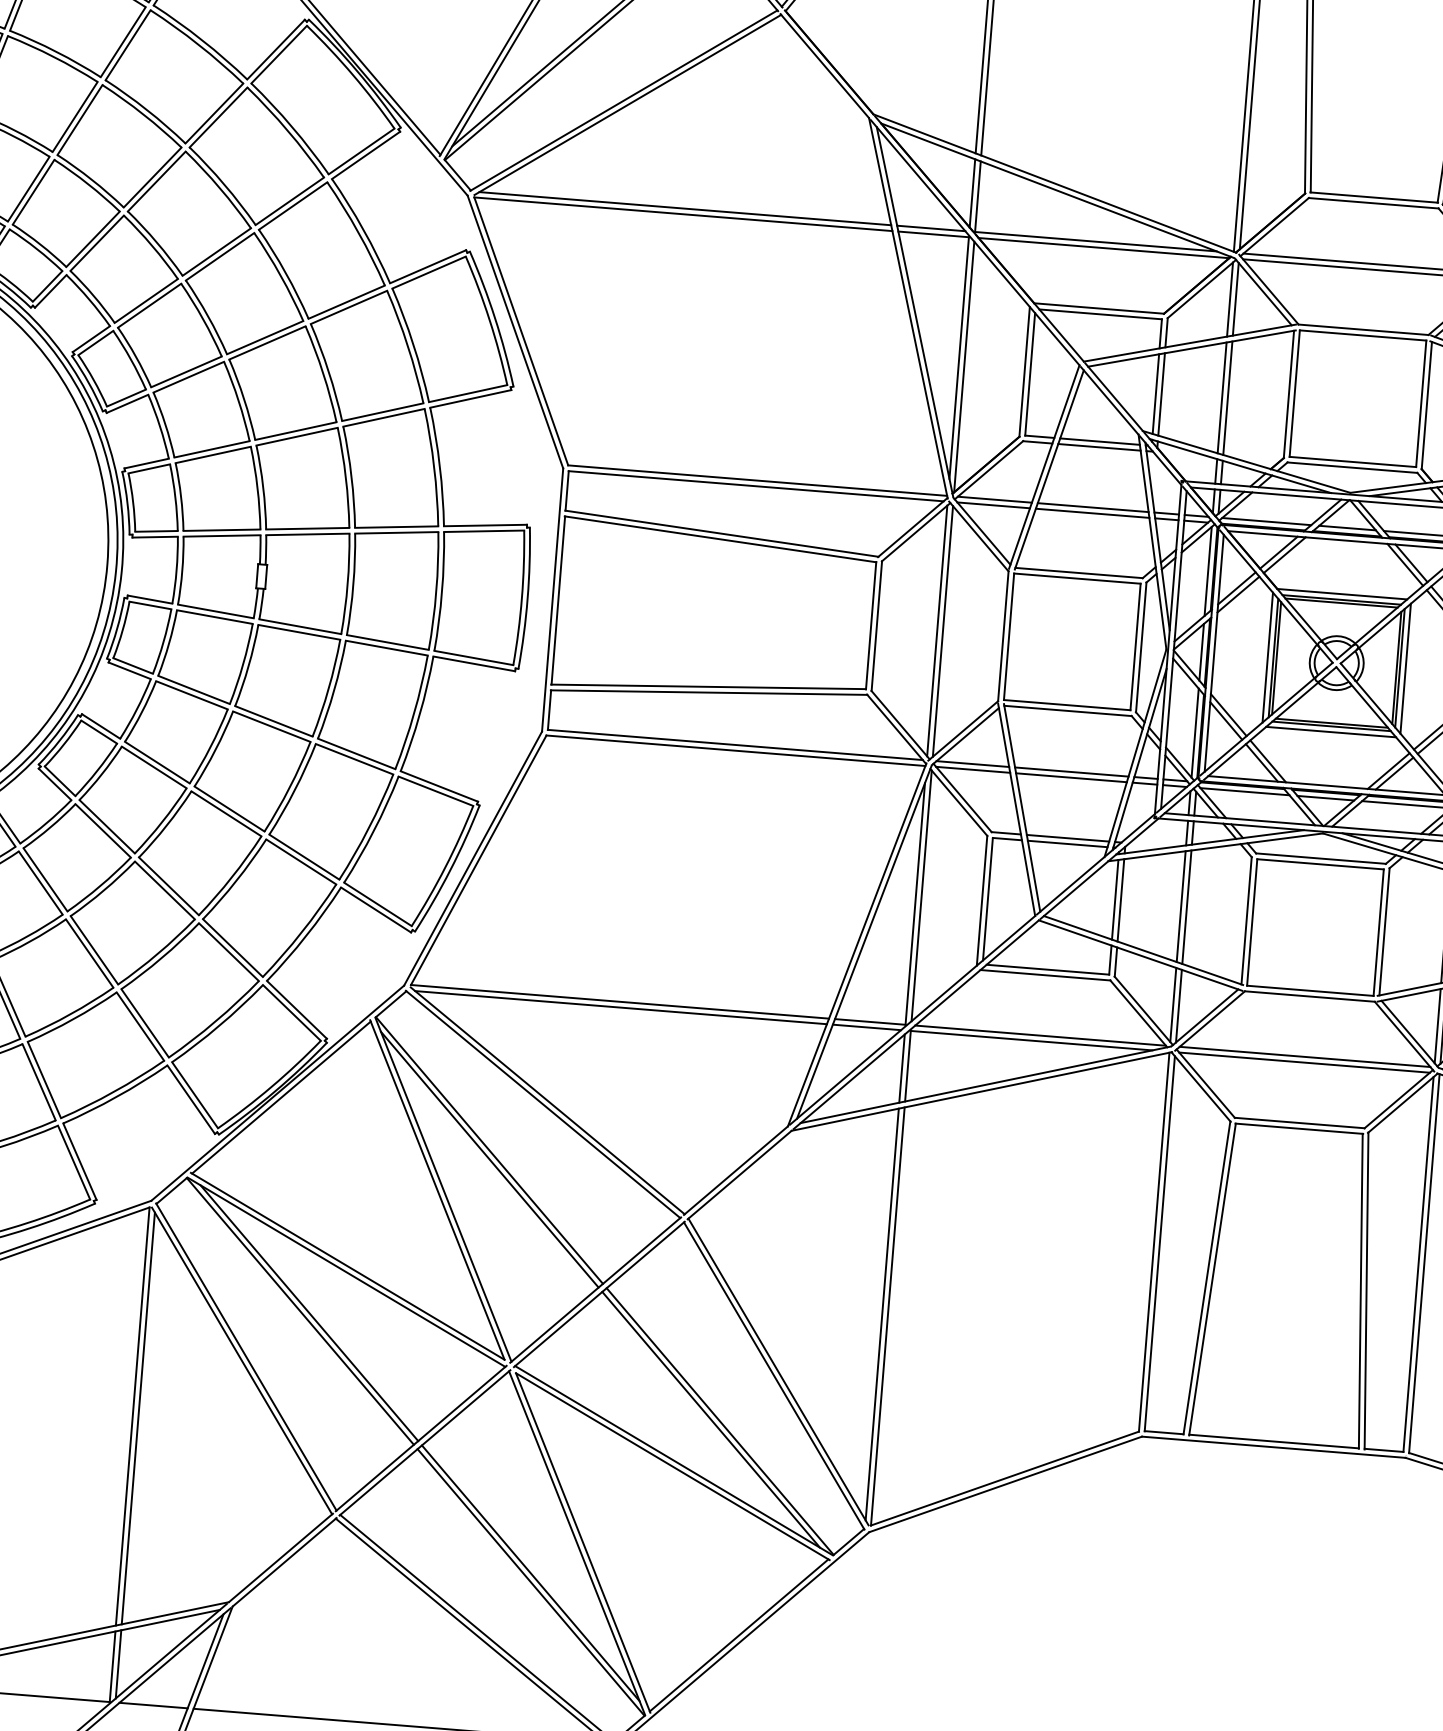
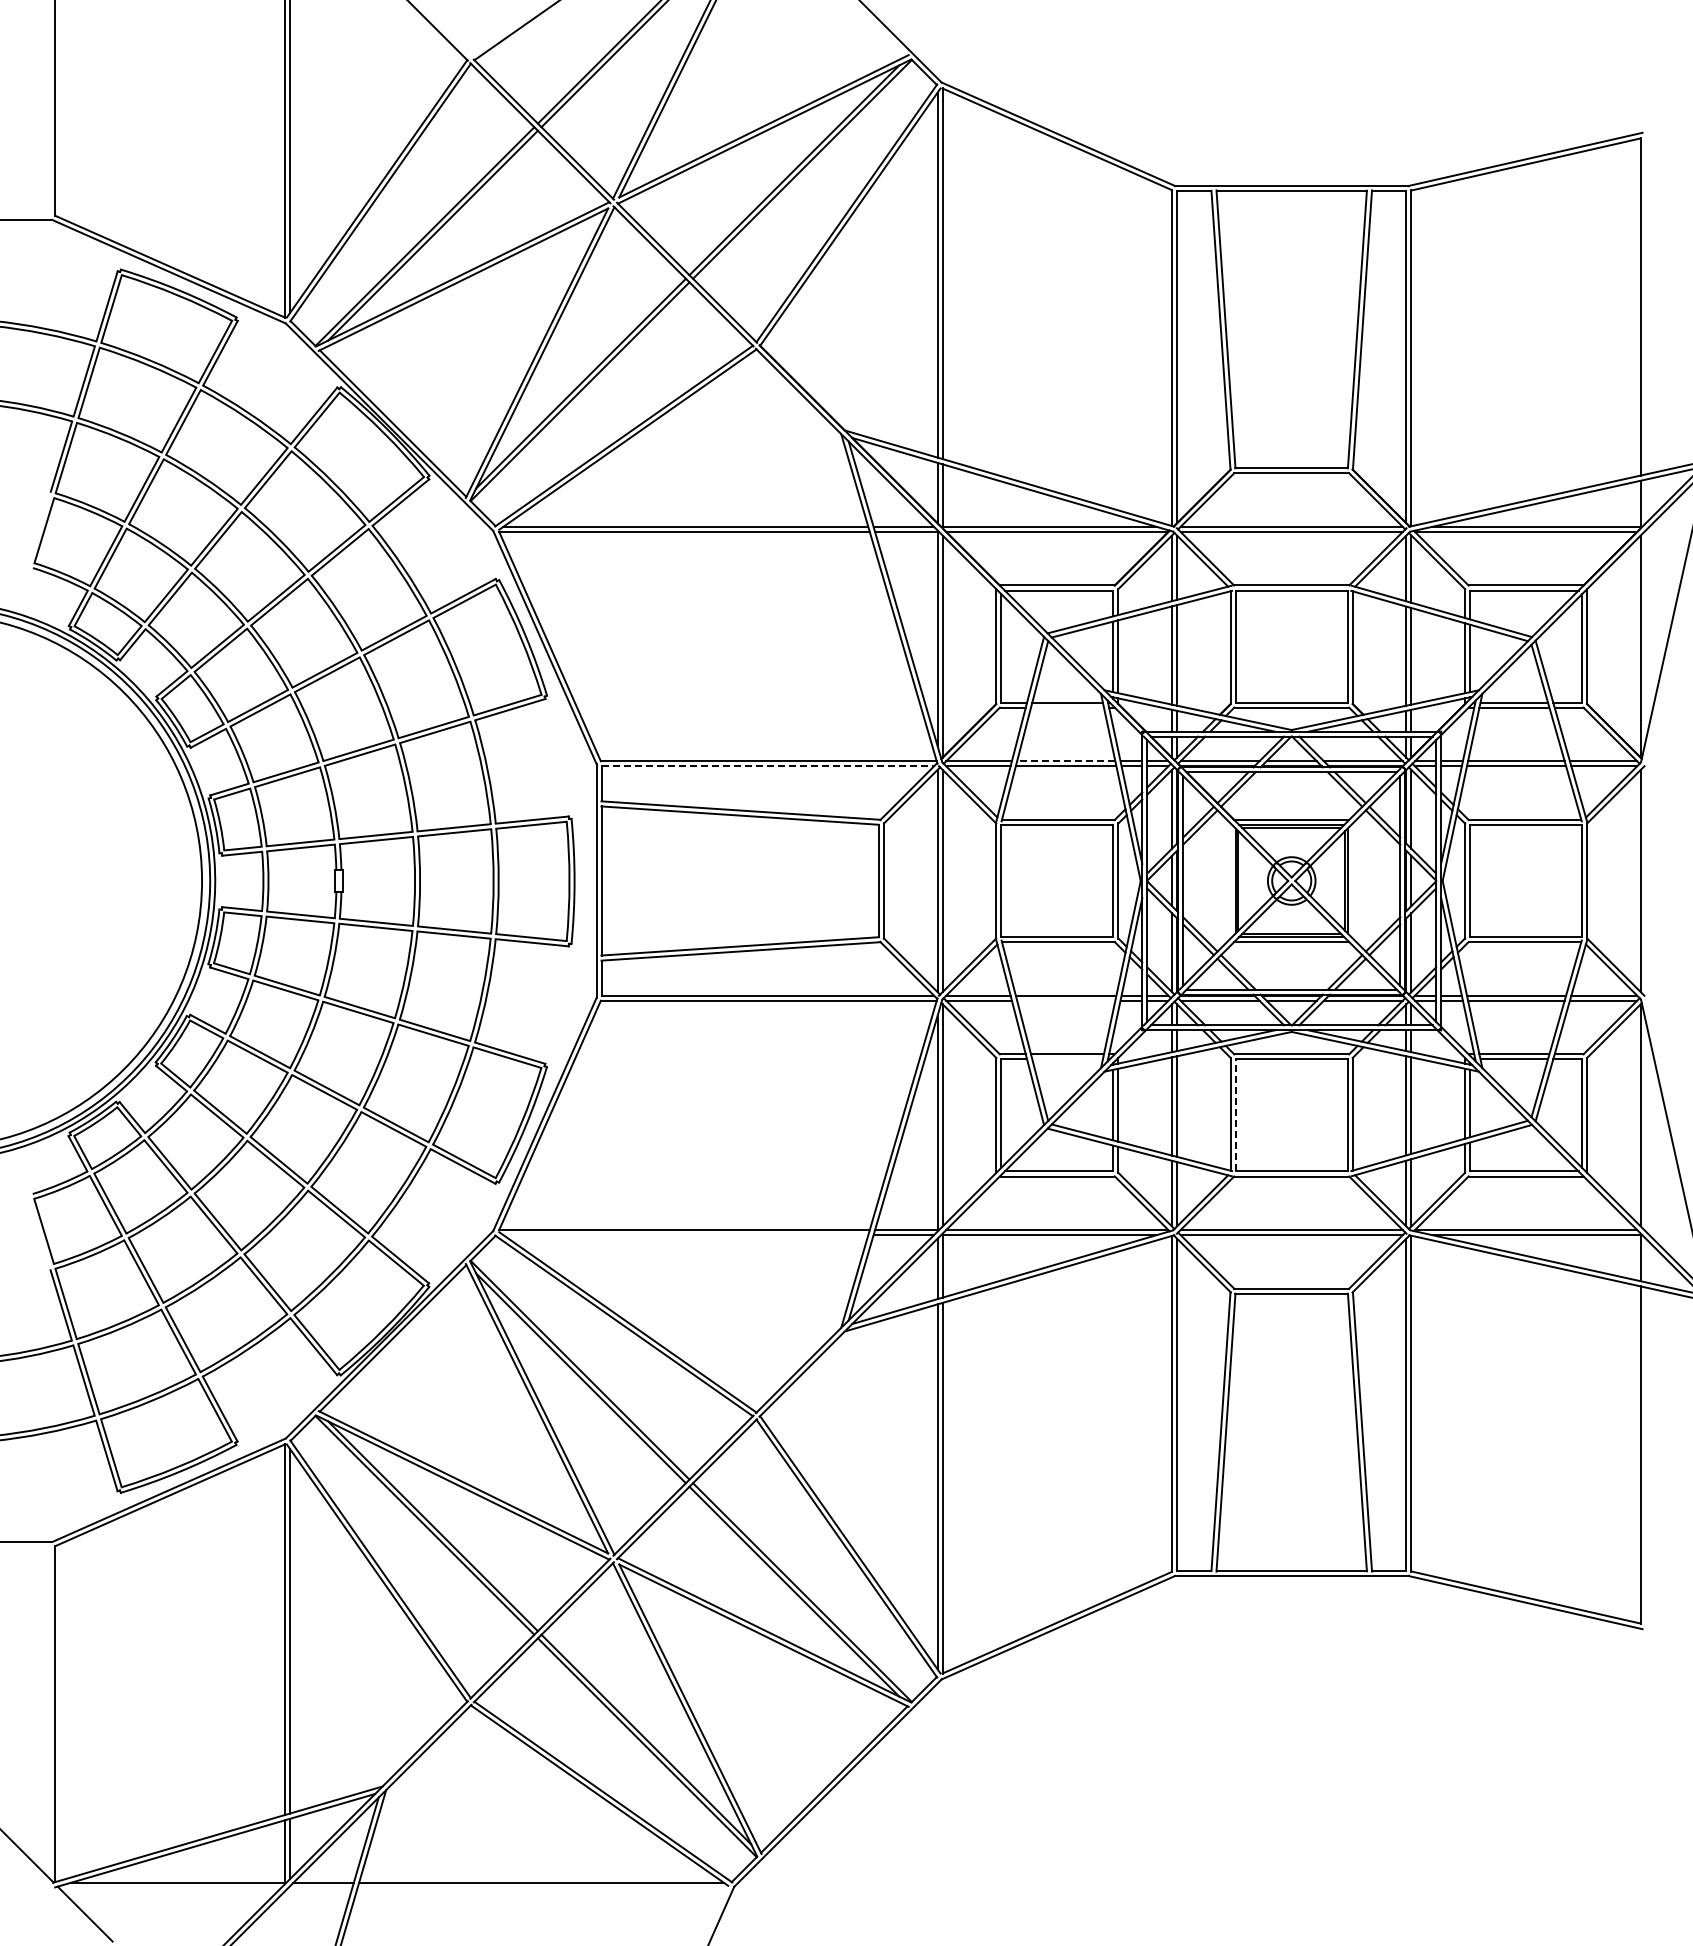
line: (1099, 447) -> (1067, 707), removed
line: (756, 486) -> (768, 766), solid -> dashed
line: (1092, 507) -> (1065, 761), solid -> dashed
line: (1267, 657) -> (1230, 880), removed
line: (1405, 668) -> (1352, 880), removed
line: (1071, 777) -> (1066, 1000), removed
line: (1067, 844) -> (1067, 1059), removed
line: (1252, 921) -> (1235, 1114), solid -> dashed
line: (620, 1008) -> (685, 1235), removed

